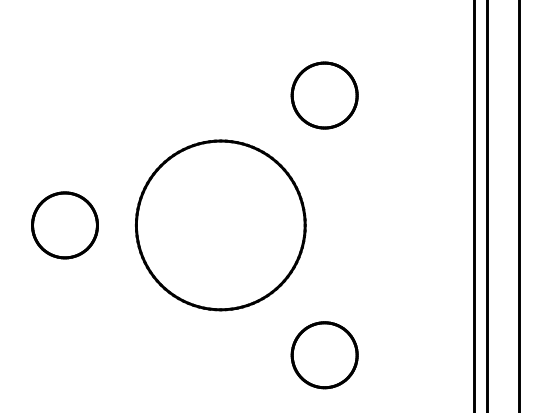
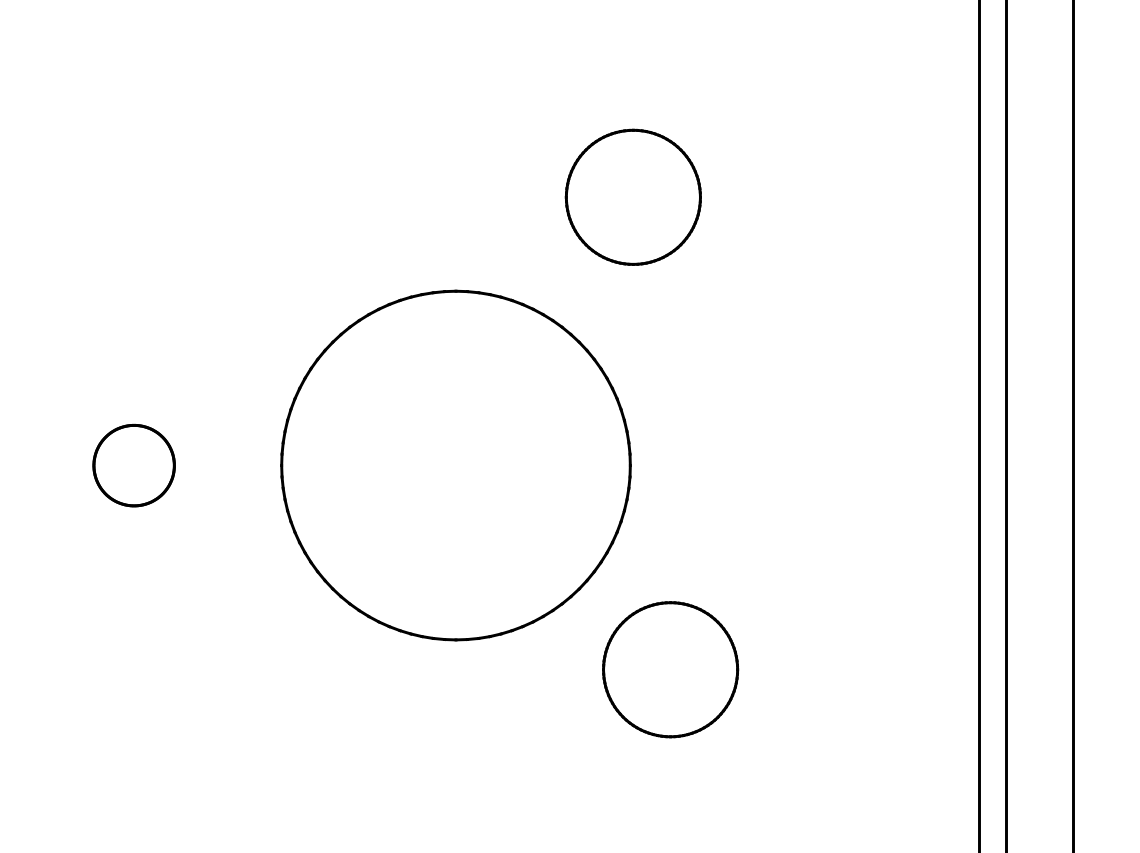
part: (324, 95) -> (633, 197), moved
part: (64, 225) -> (133, 465), size x0.6
part: (324, 355) -> (670, 670), moved

